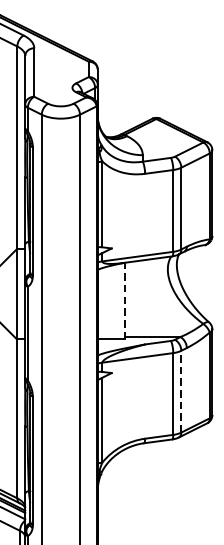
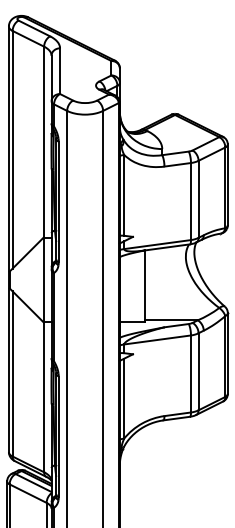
line: (124, 301) -> (145, 286), dashed -> solid
line: (181, 391) -> (198, 371), dashed -> solid

